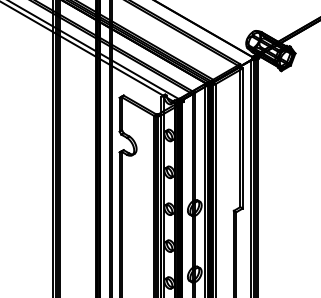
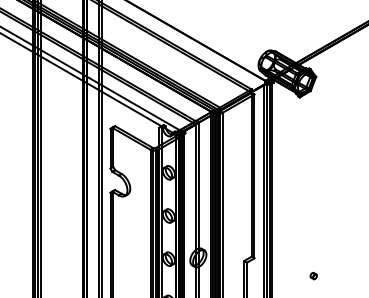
part: (292, 223) -> (312, 275), added

